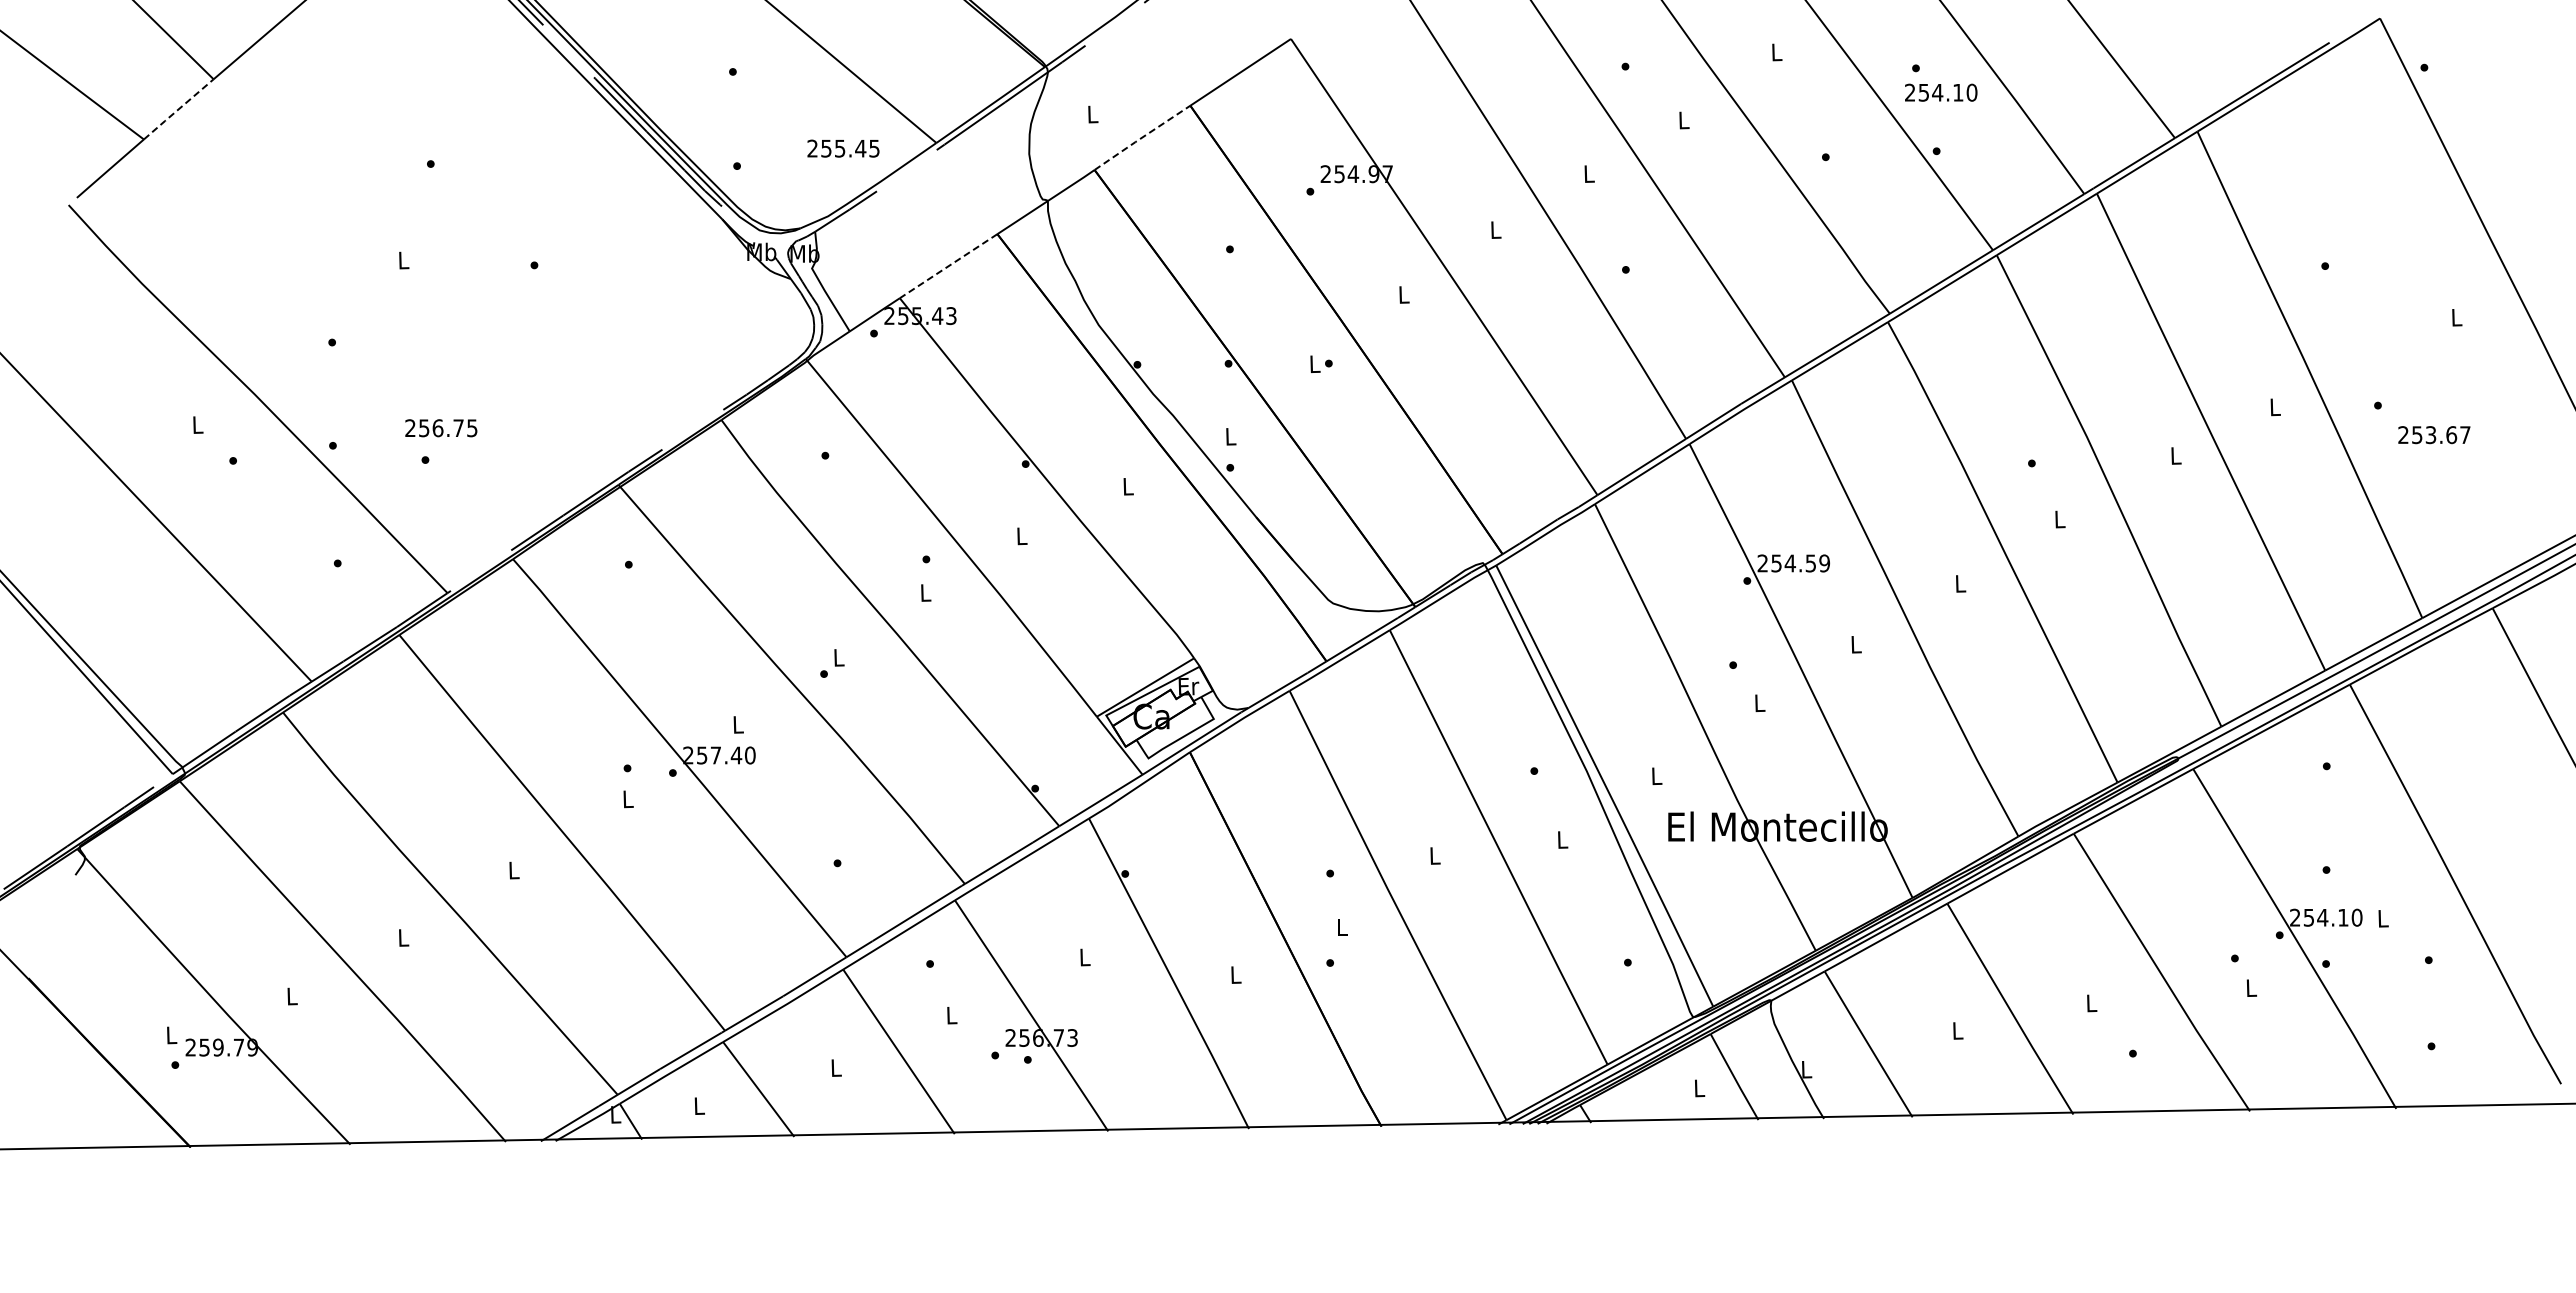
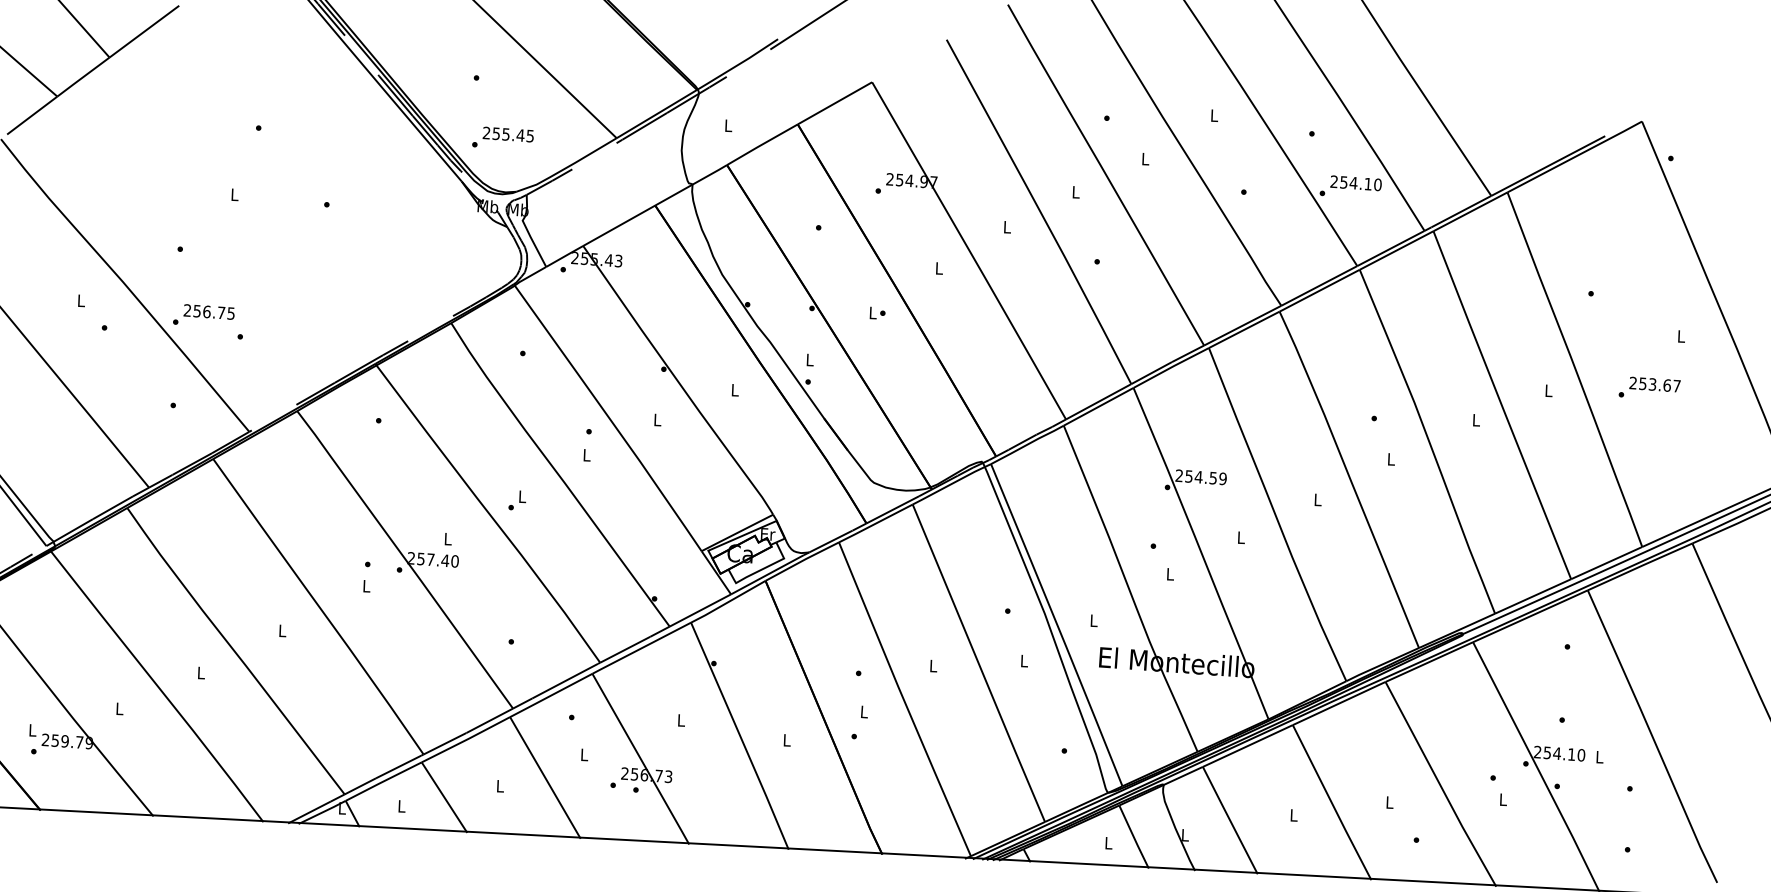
text: (1941, 92) -> (1356, 183), moved
line: (178, 109) -> (83, 77), dashed -> solid
line: (1142, 137) -> (762, 144), dashed -> solid
text: (843, 148) -> (508, 134), moved
line: (948, 266) -> (619, 225), dashed -> solid
text: (441, 428) -> (209, 312), moved
text: (2434, 435) -> (1655, 384), moved

